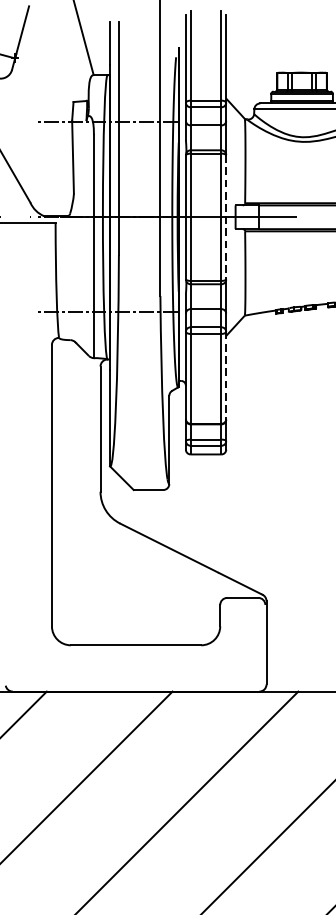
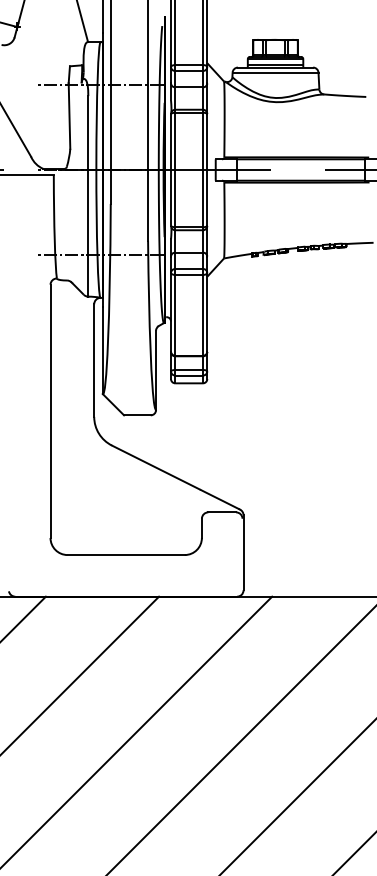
line: (226, 217) -> (207, 170), dashed -> solid
line: (226, 375) -> (207, 312), dashed -> solid

